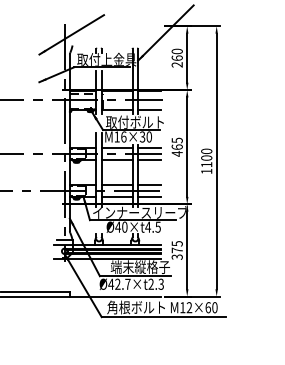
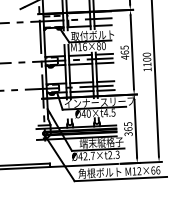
text: (142, 136) -> (98, 45), M16×30 -> M16×80
text: (176, 250) -> (127, 129), 375 -> 365
text: (214, 307) -> (157, 170), M12×60 -> M12×66

